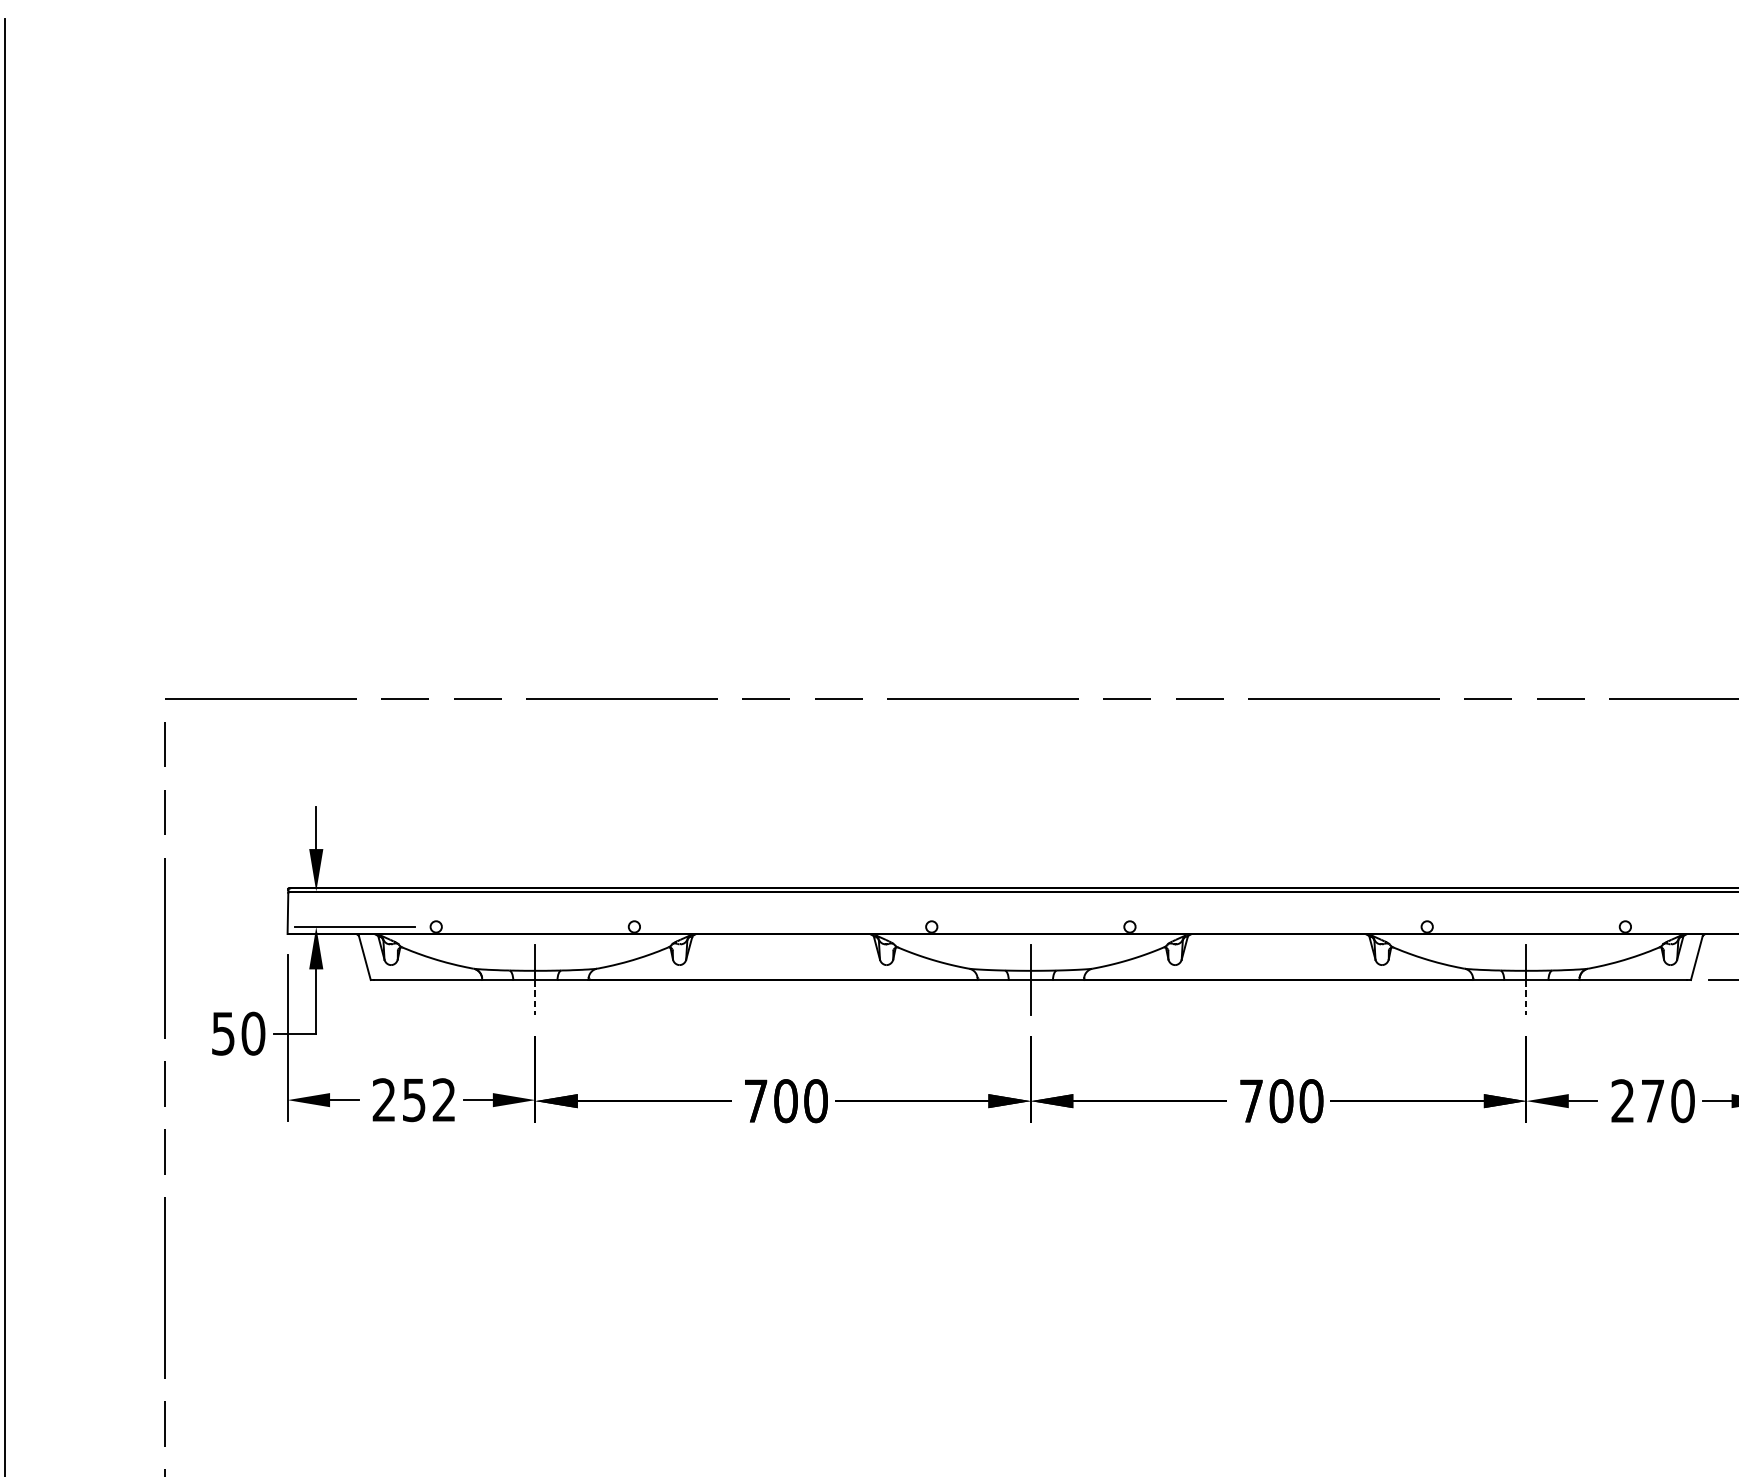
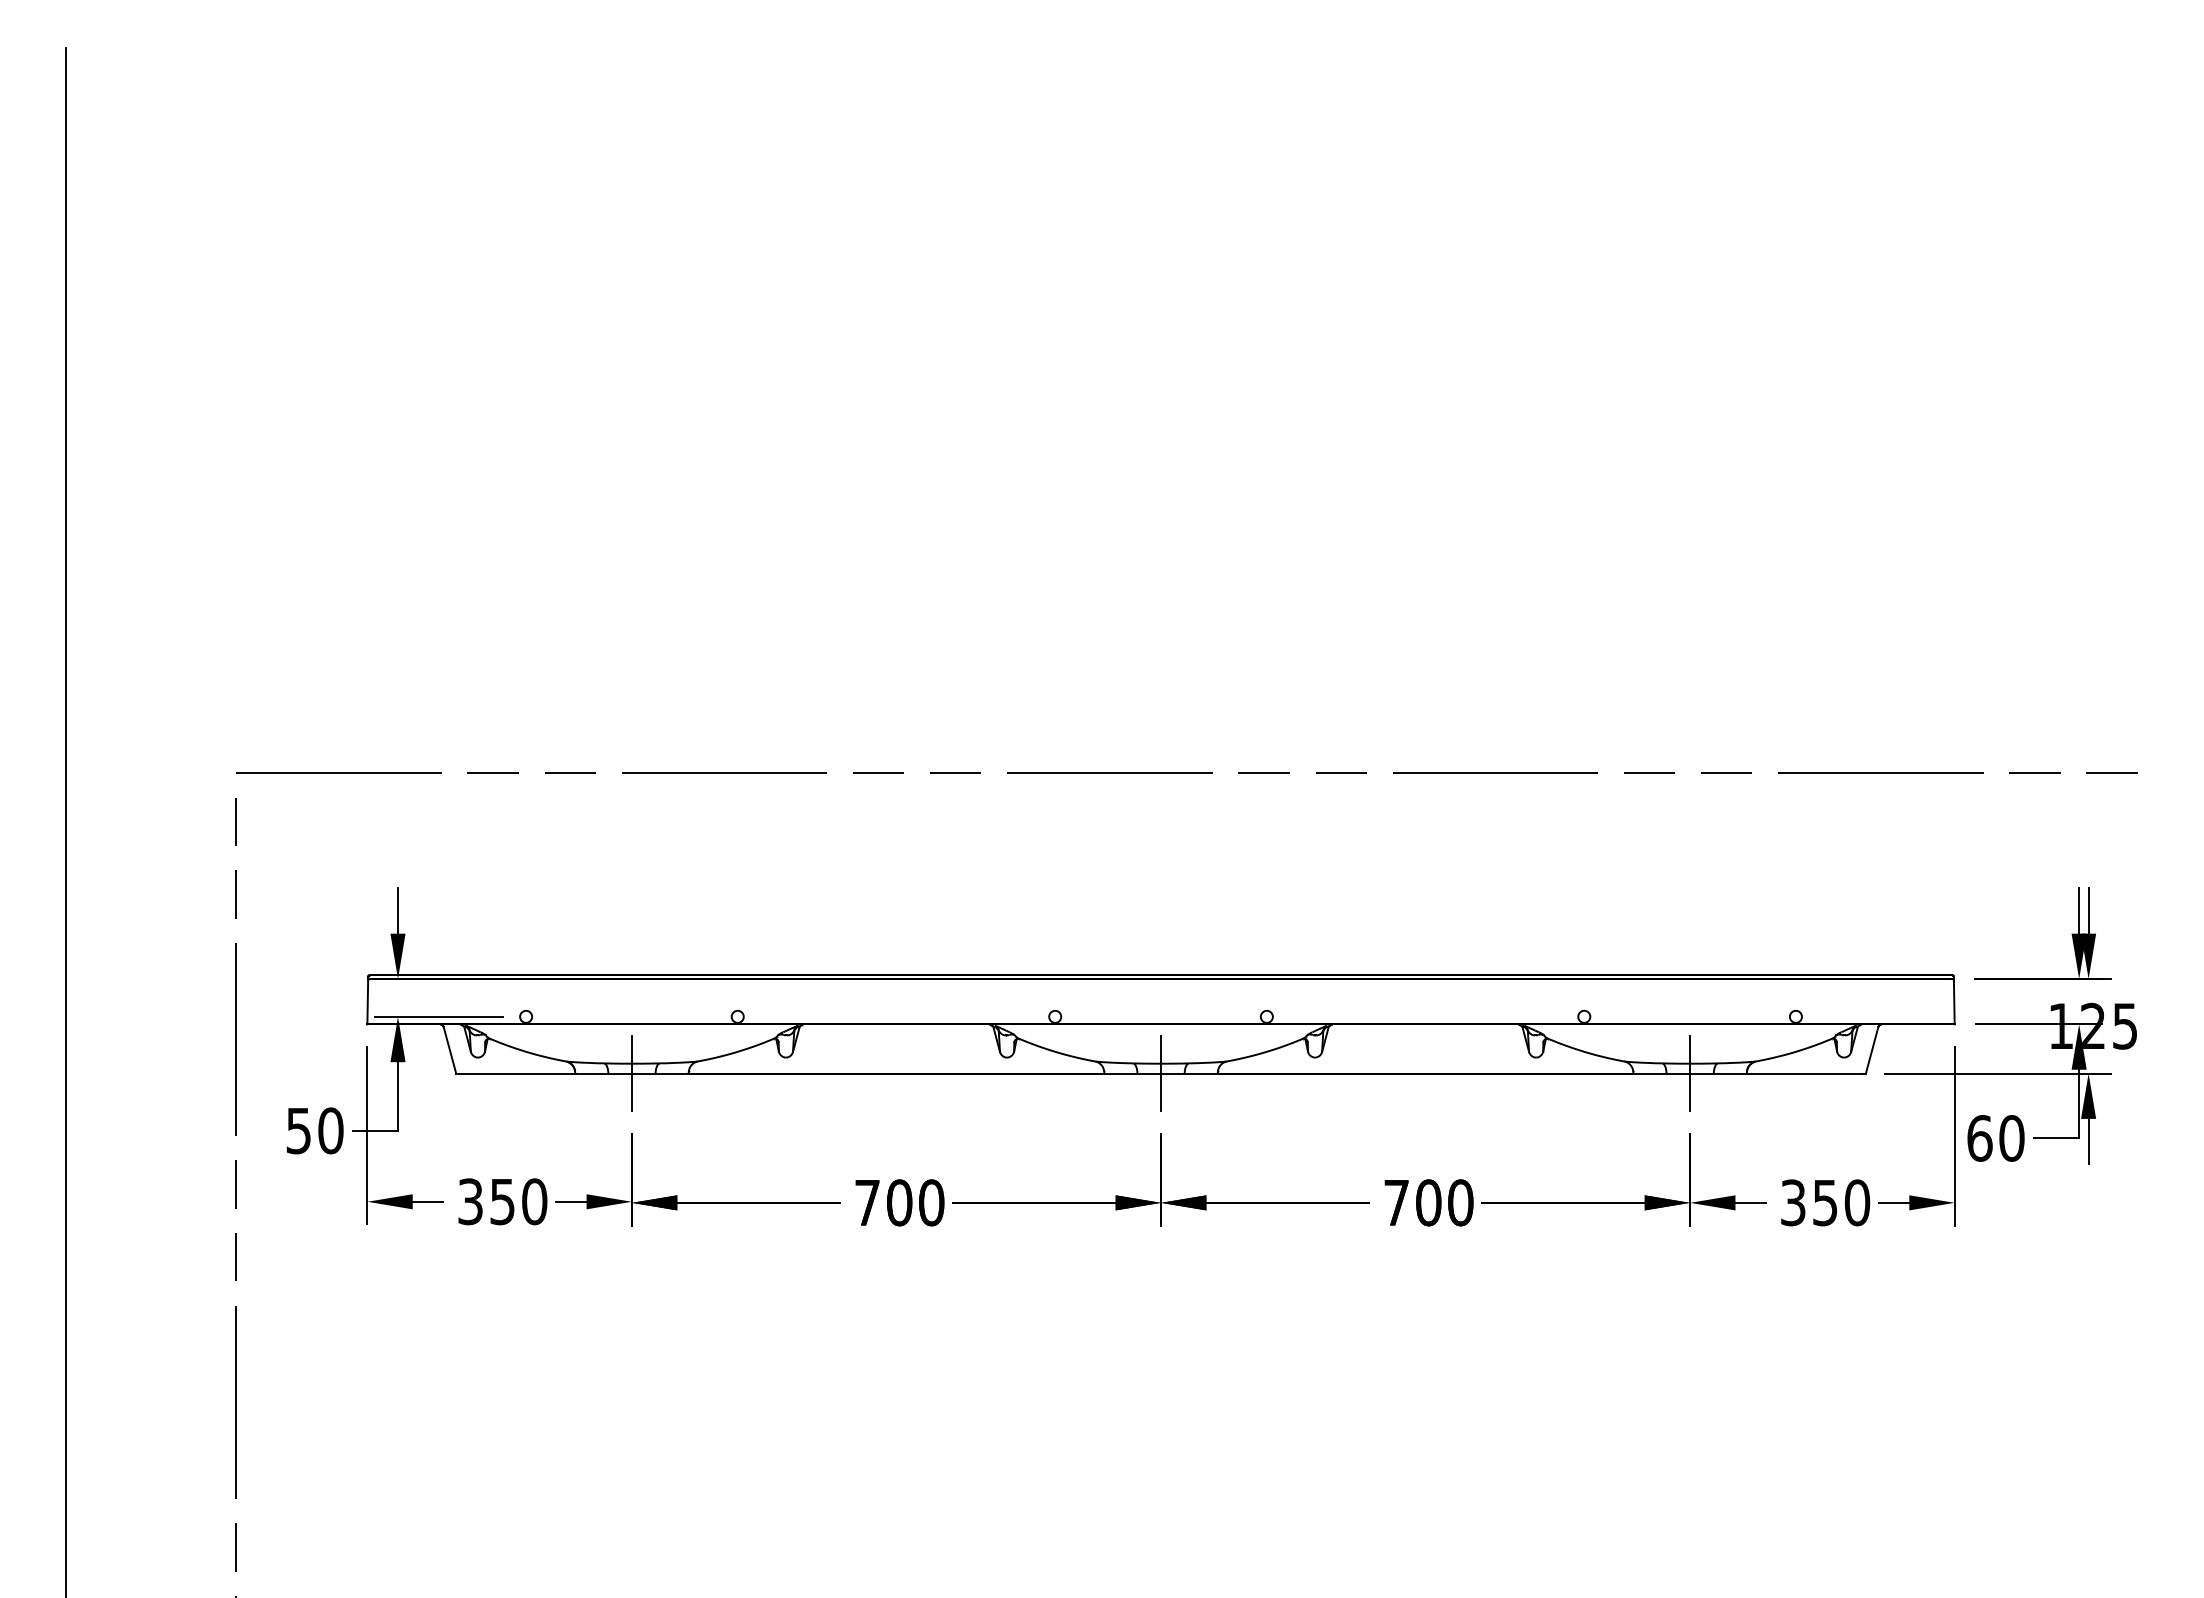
line: (534, 997) -> (631, 1092), dashed -> solid
line: (1526, 997) -> (1690, 1092), dashed -> solid
text: (414, 1099) -> (502, 1201), 252 -> 350
text: (1638, 1100) -> (1809, 1202), 270 -> 350

